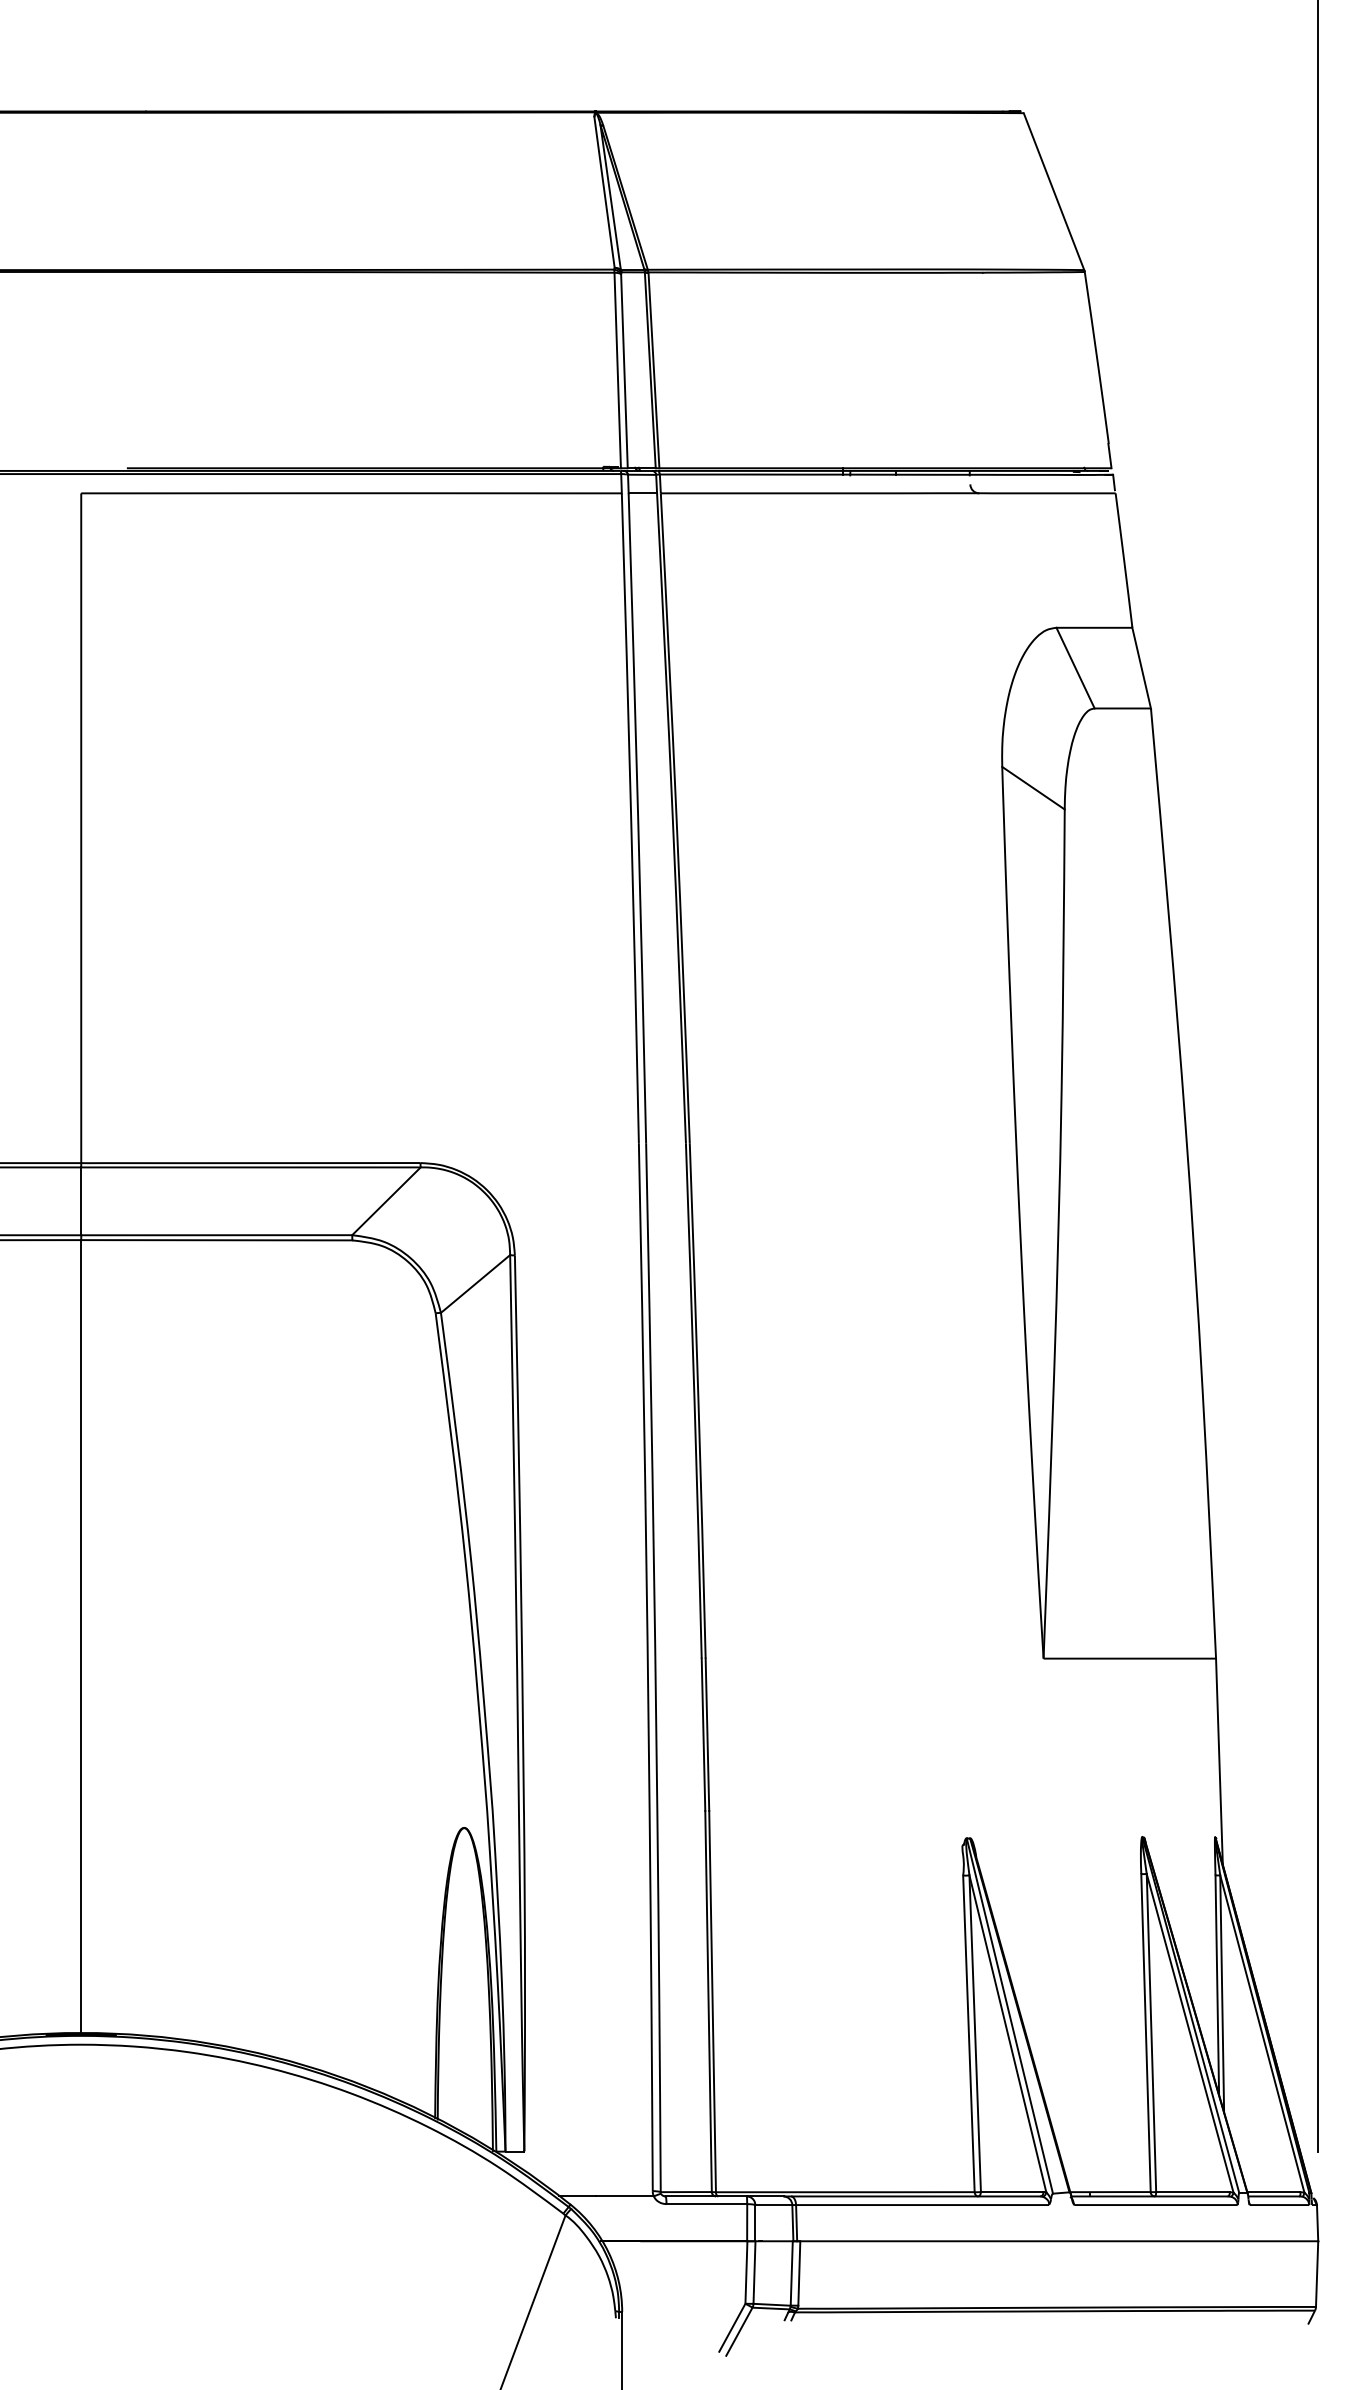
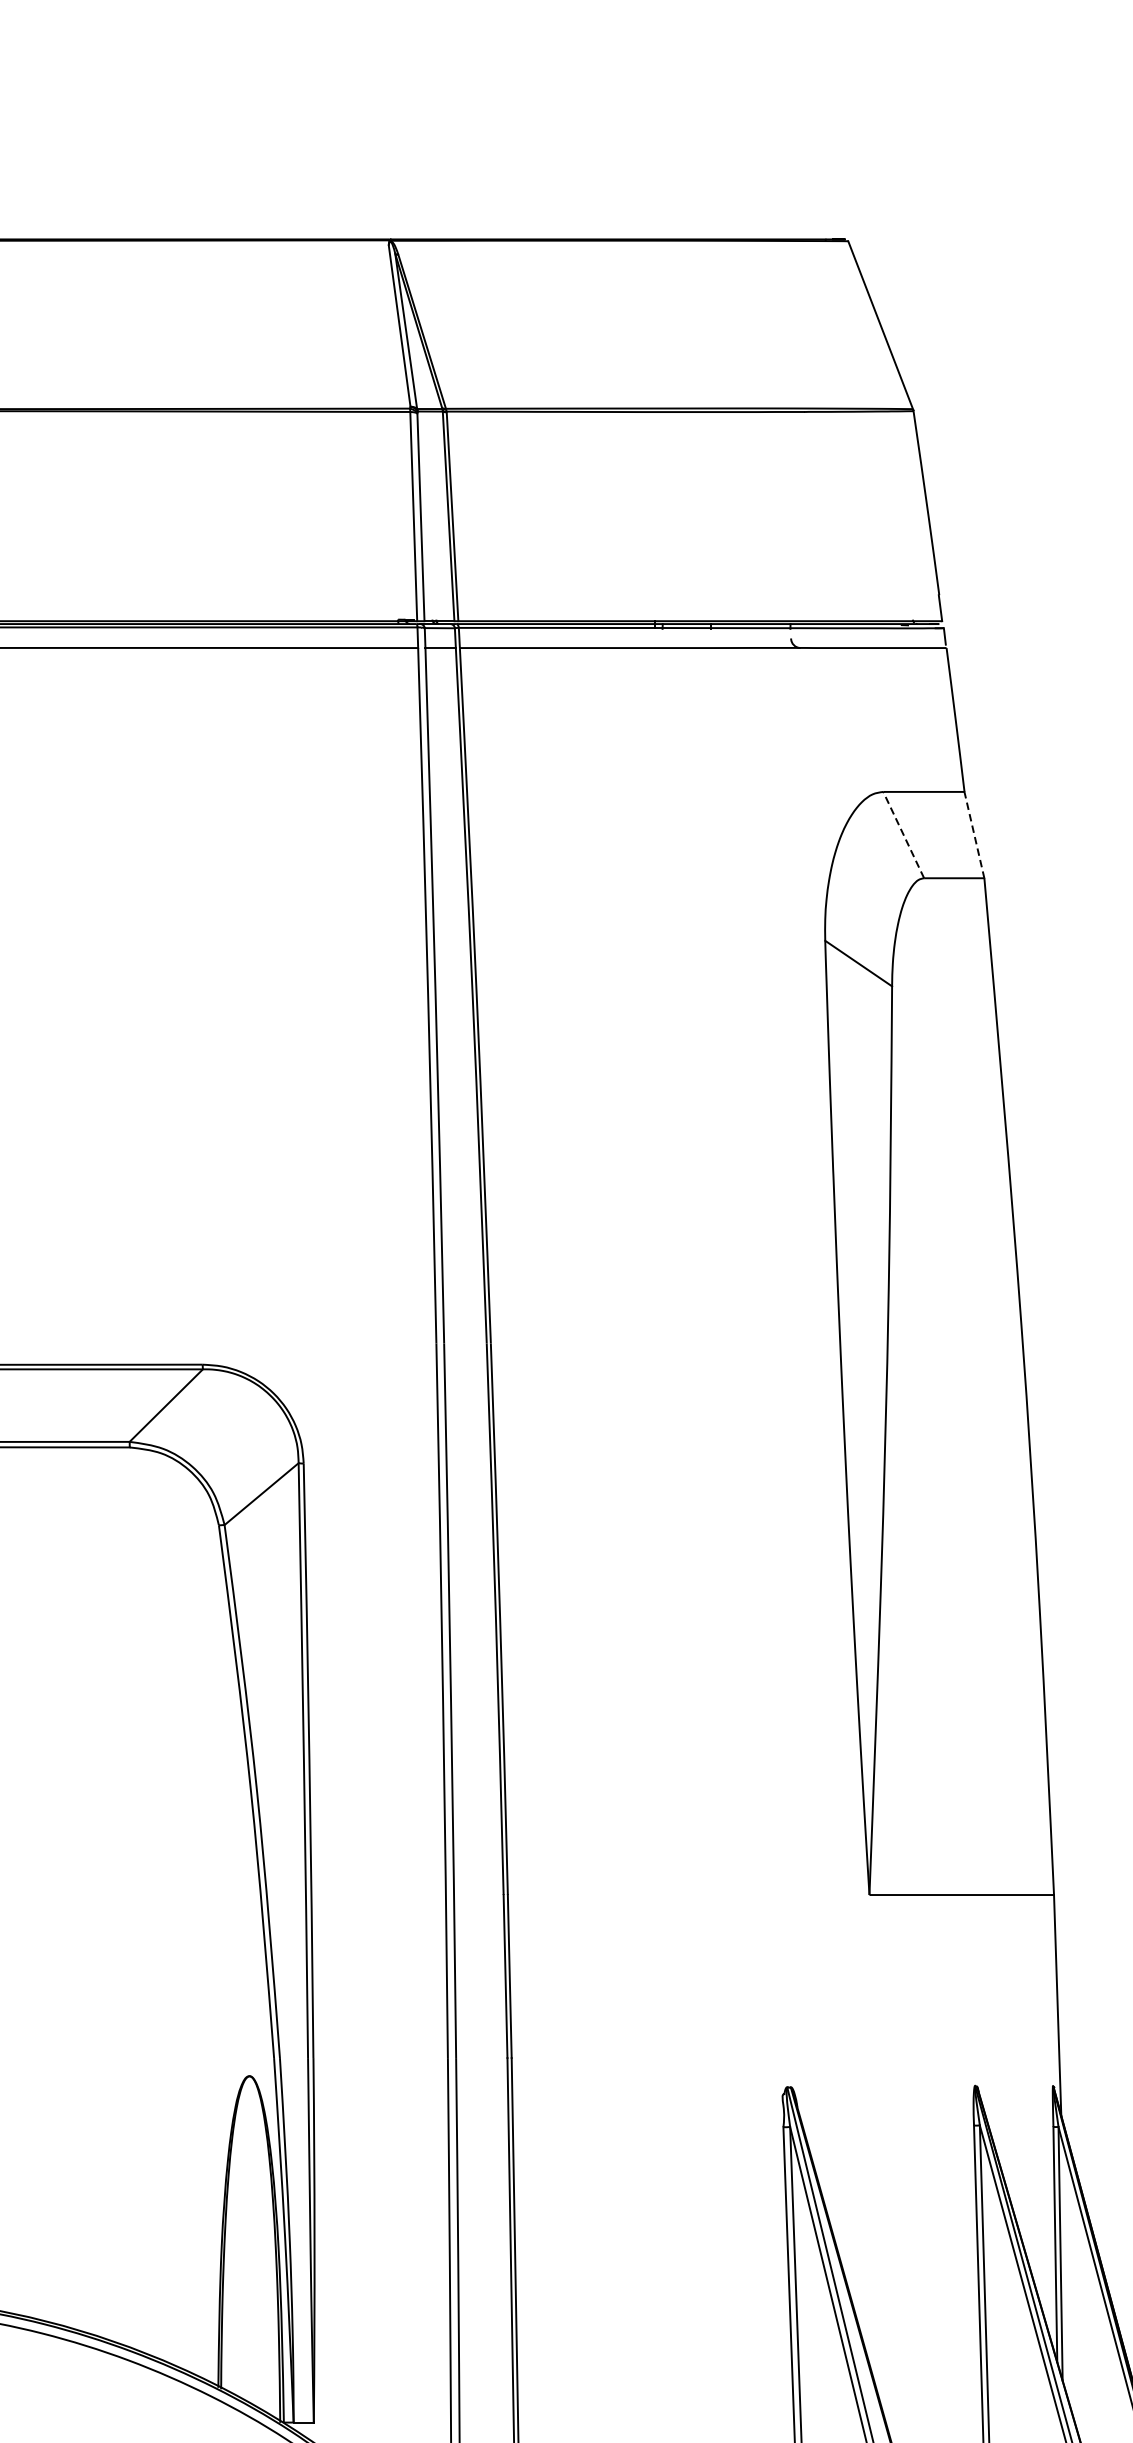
line: (1075, 668) -> (903, 835), solid -> dashed
line: (1141, 668) -> (974, 835), solid -> dashed

